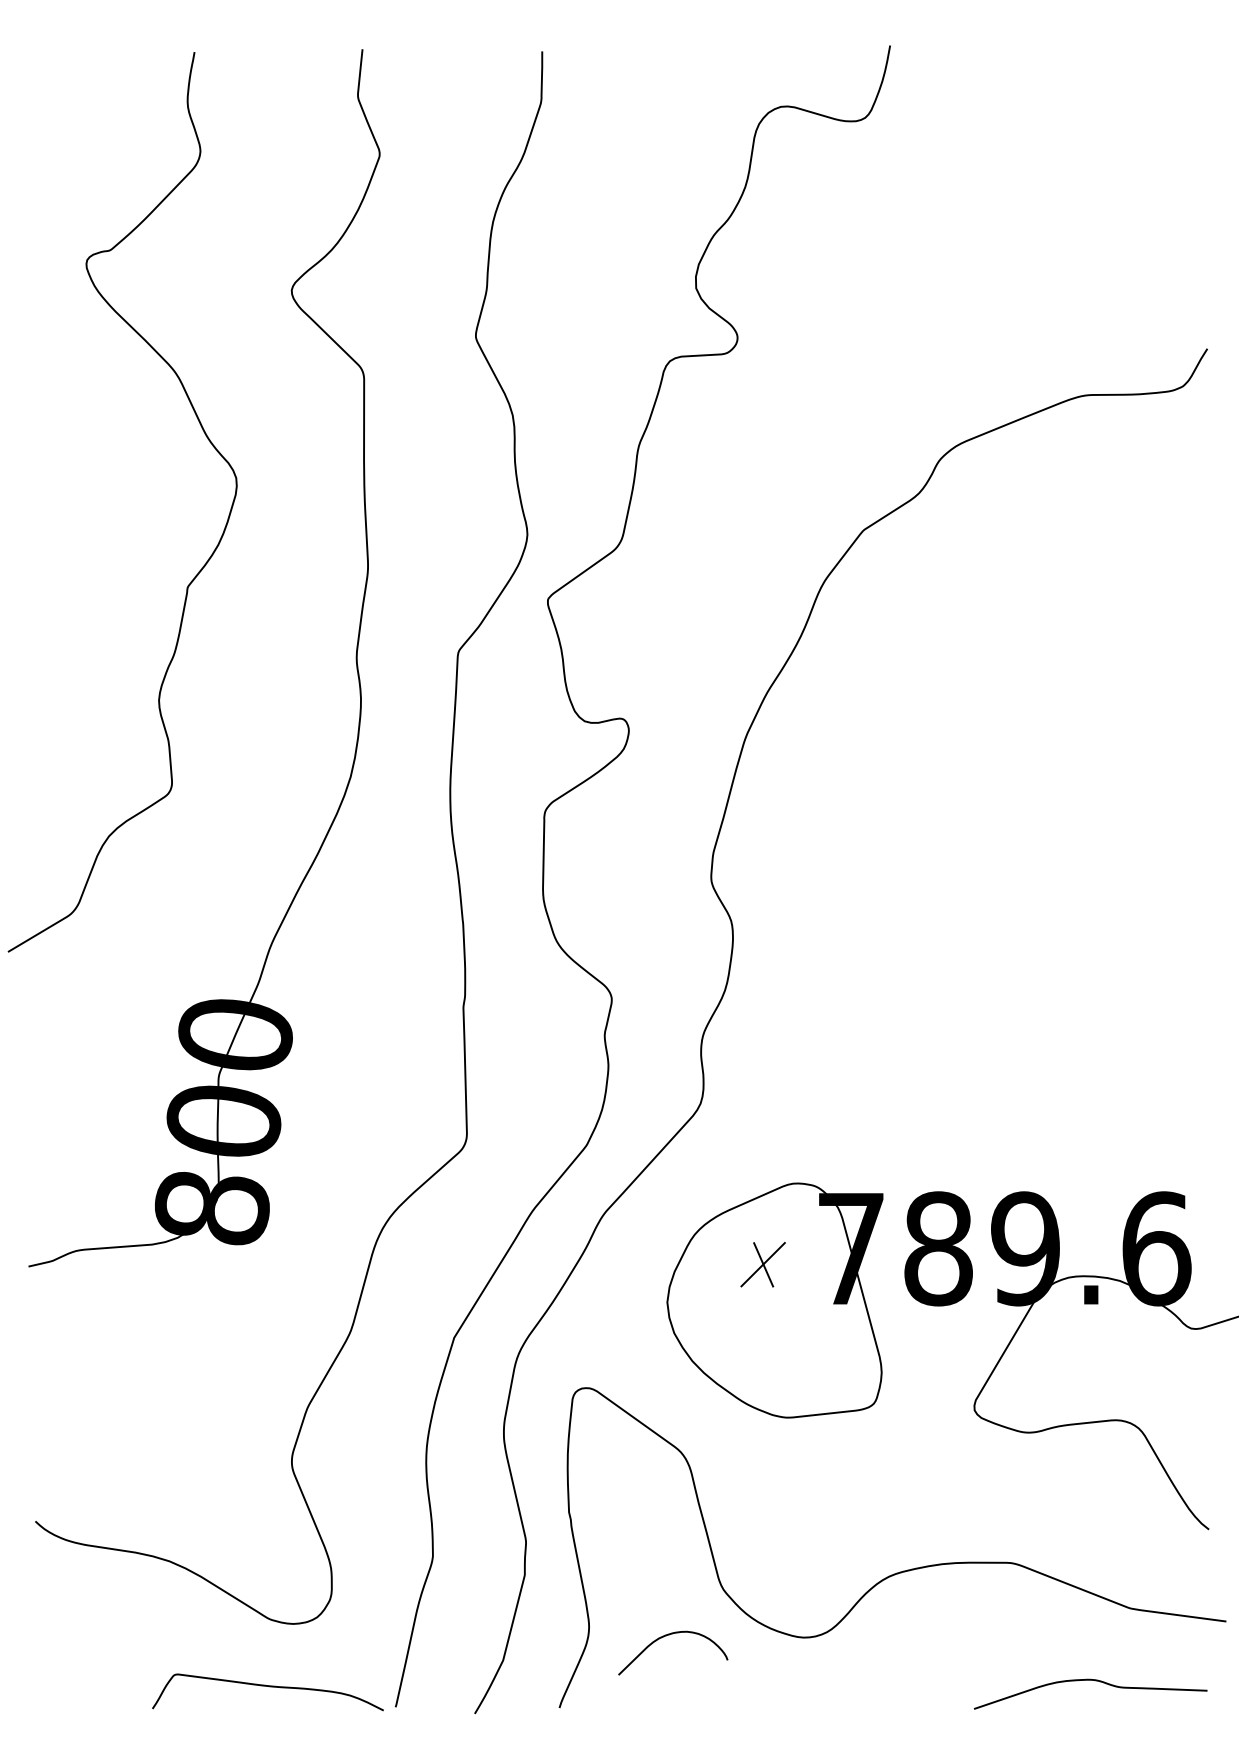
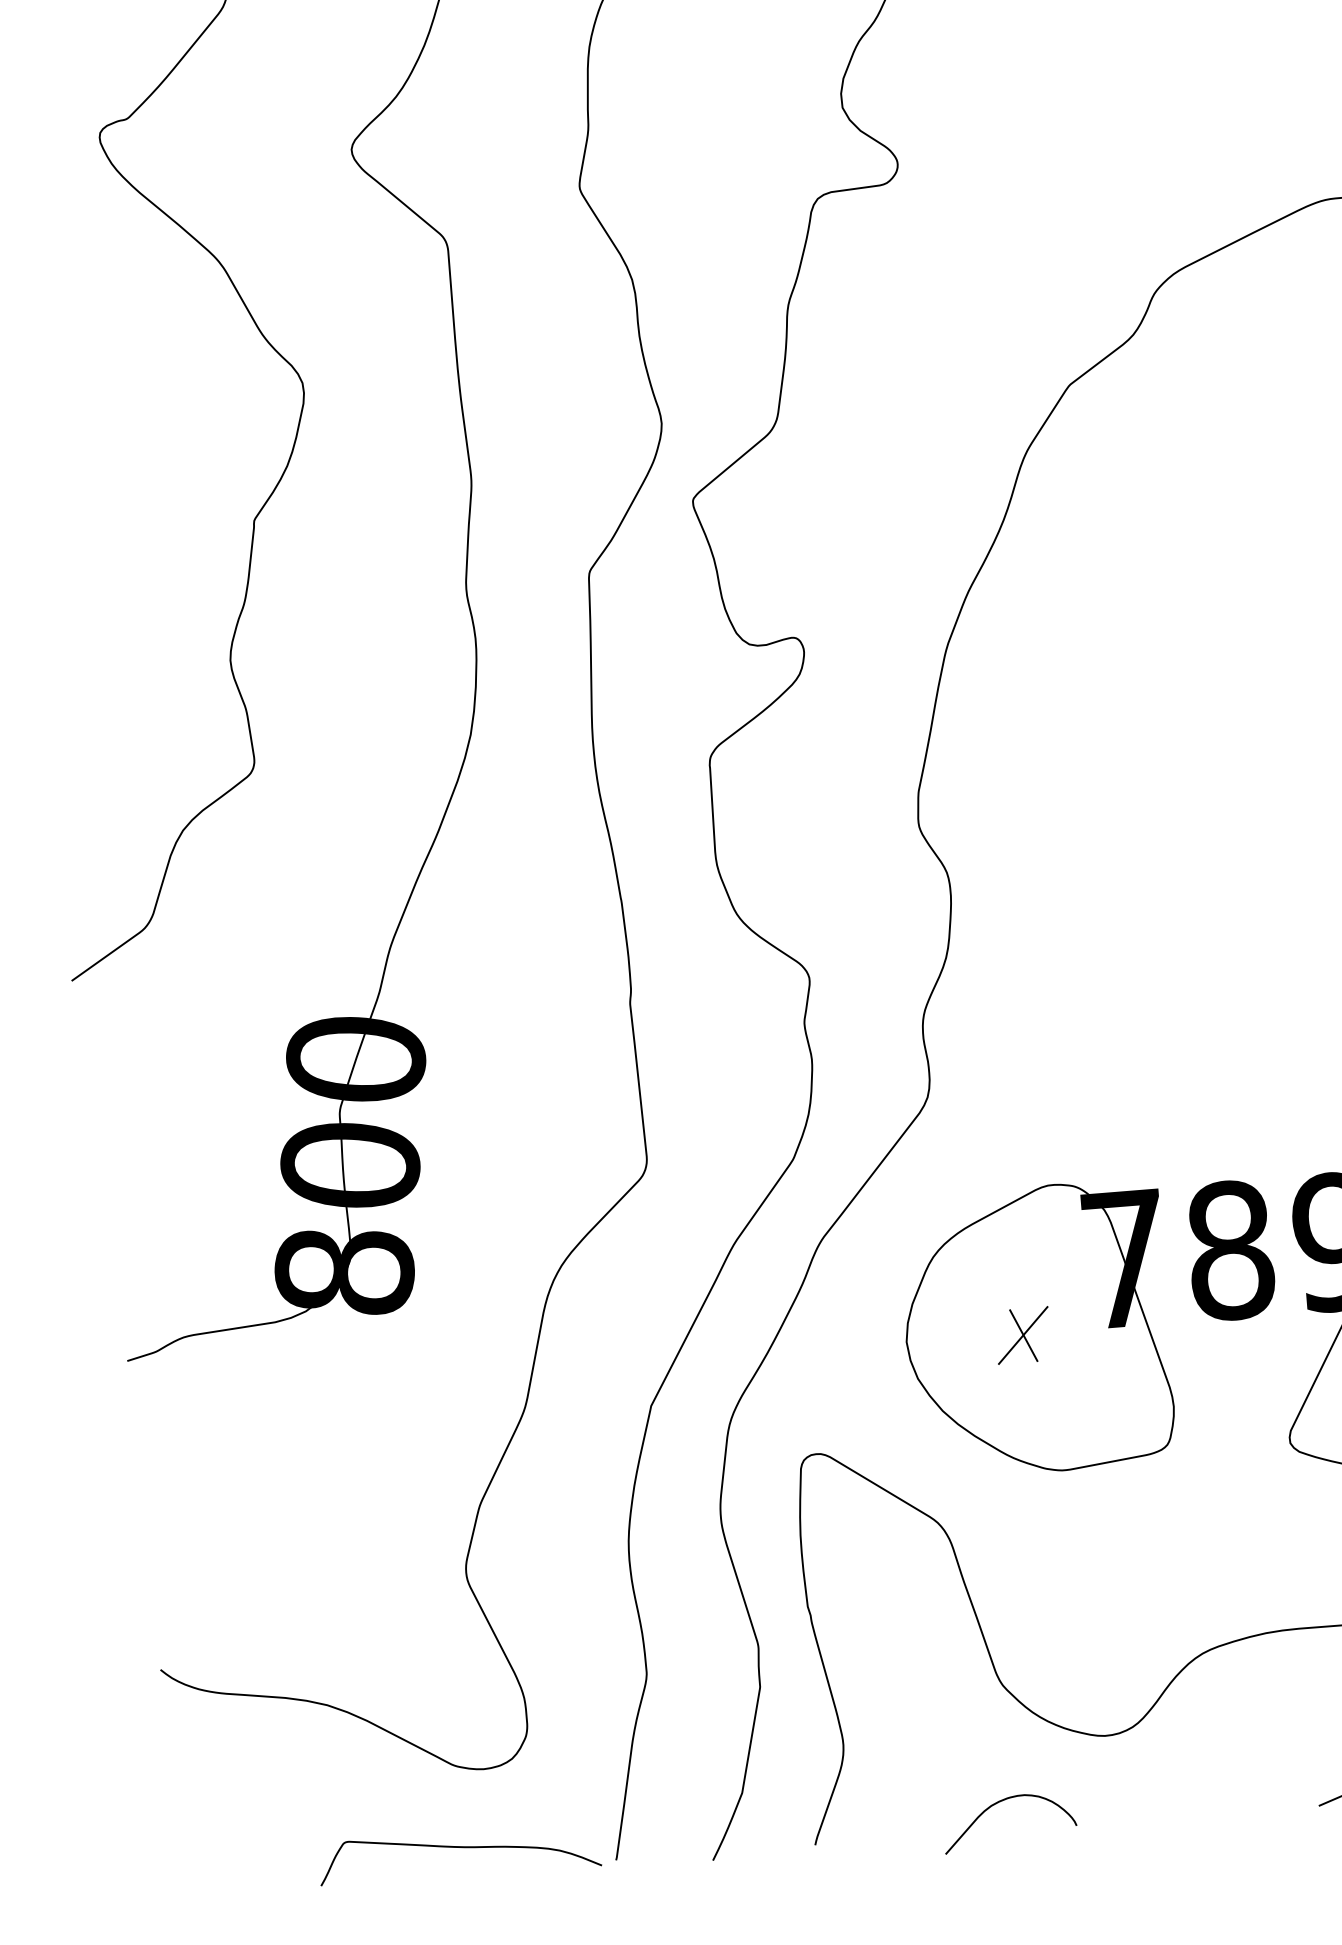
part: (762, 1264) -> (1022, 1335), moved
curve: (669, 1635) -> (1003, 1801), moved

